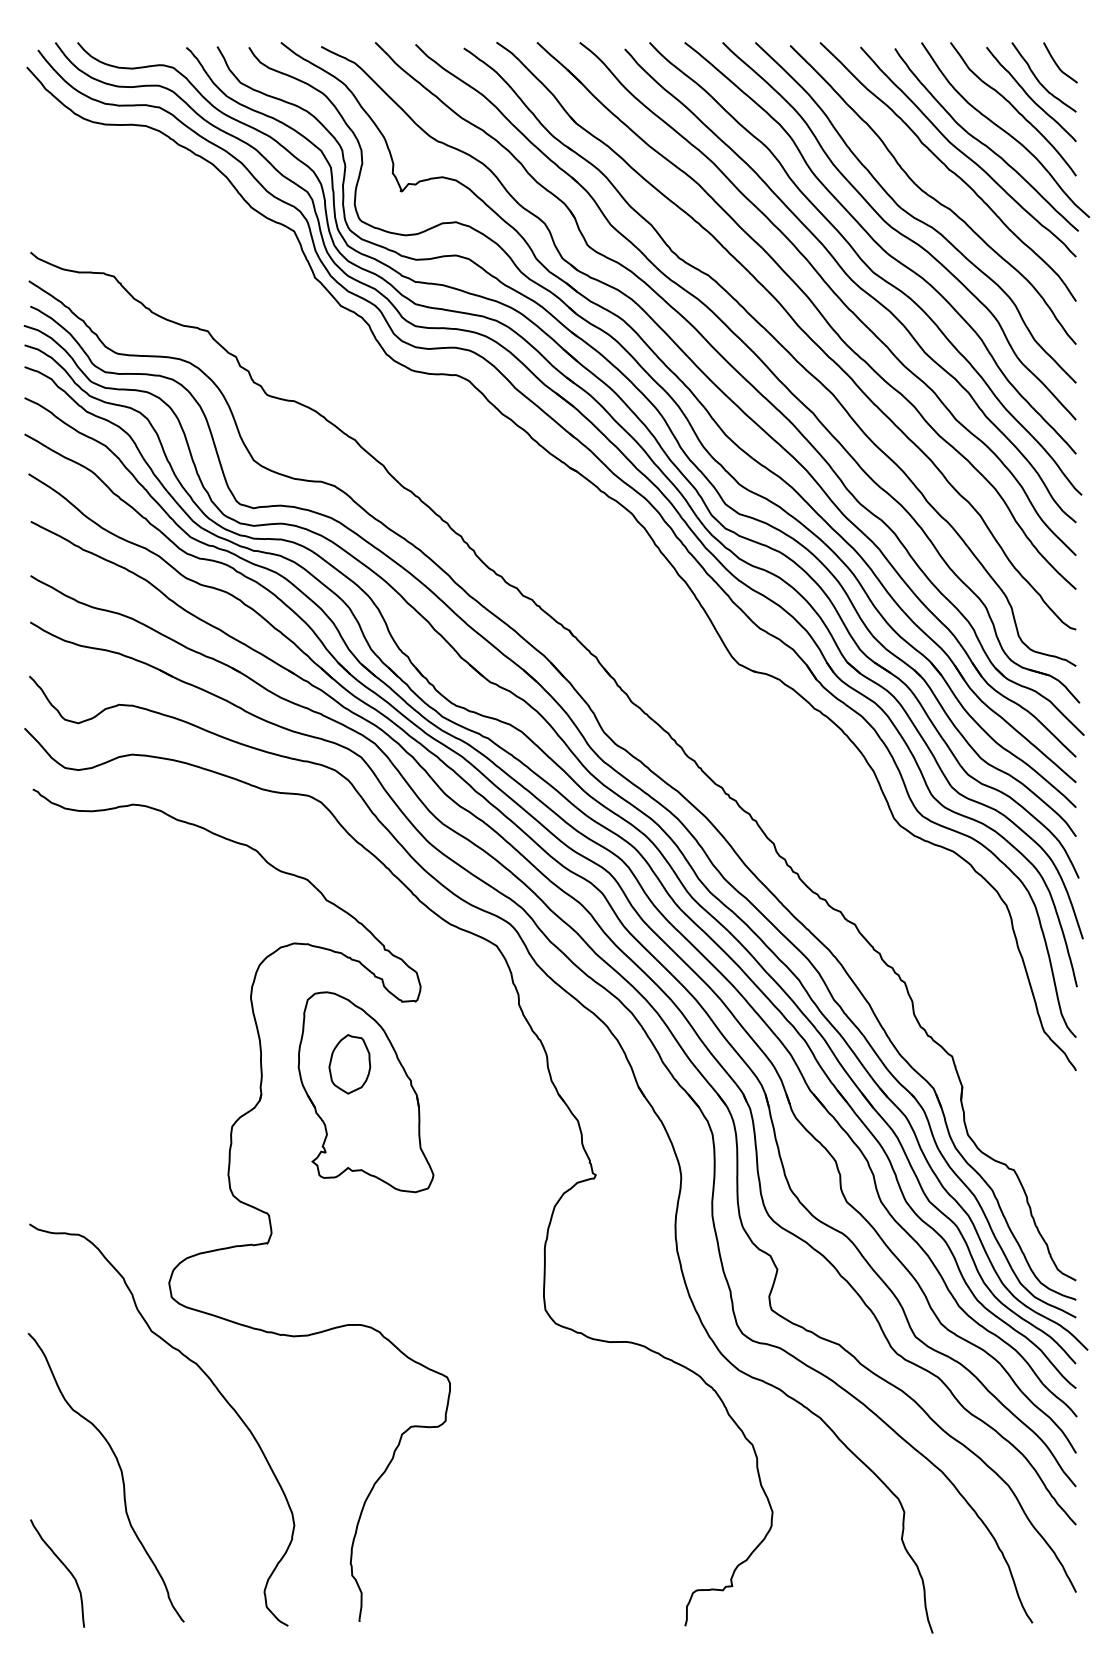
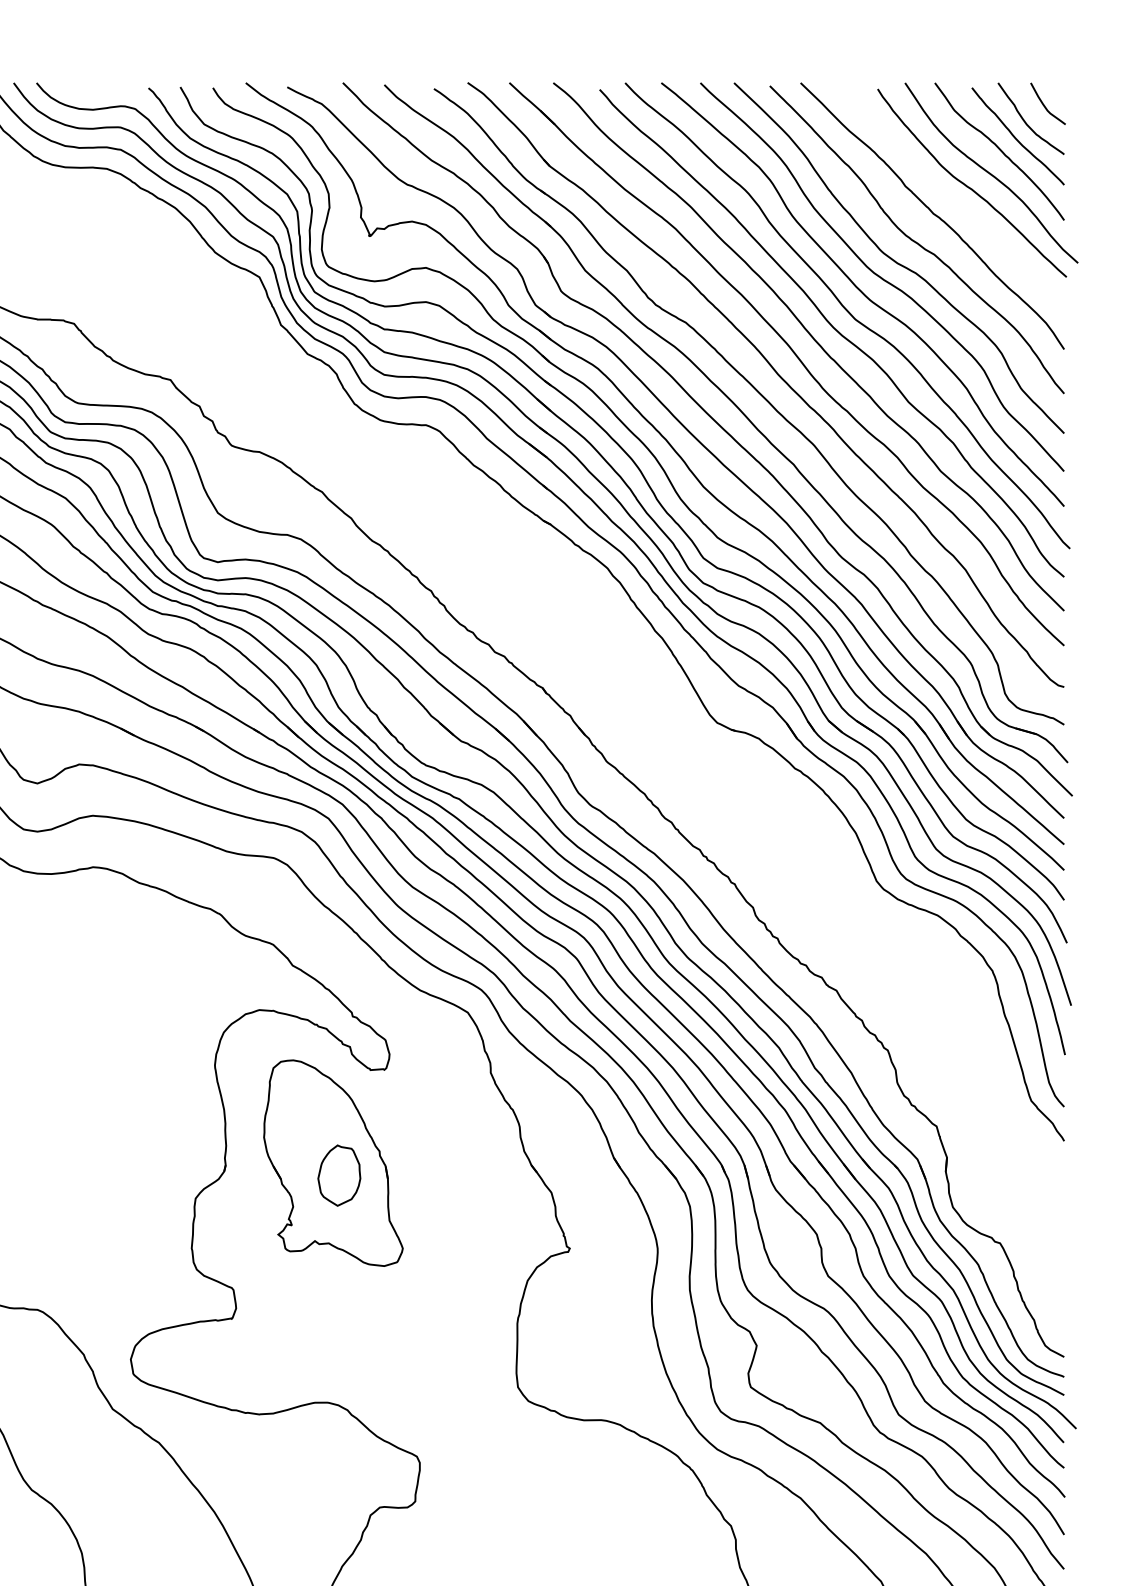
curve: (966, 154) -> (951, 198), removed
part: (349, 1064) -> (339, 1175), moved

